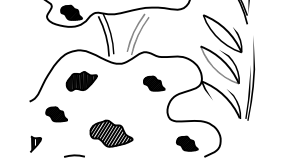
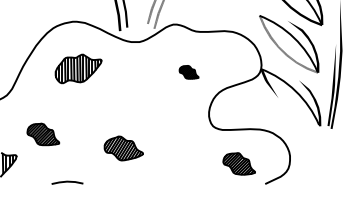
part: (154, 83) -> (189, 72), size x0.6
part: (56, 114) -> (43, 134), moved
part: (111, 133) -> (123, 148), size x0.6

